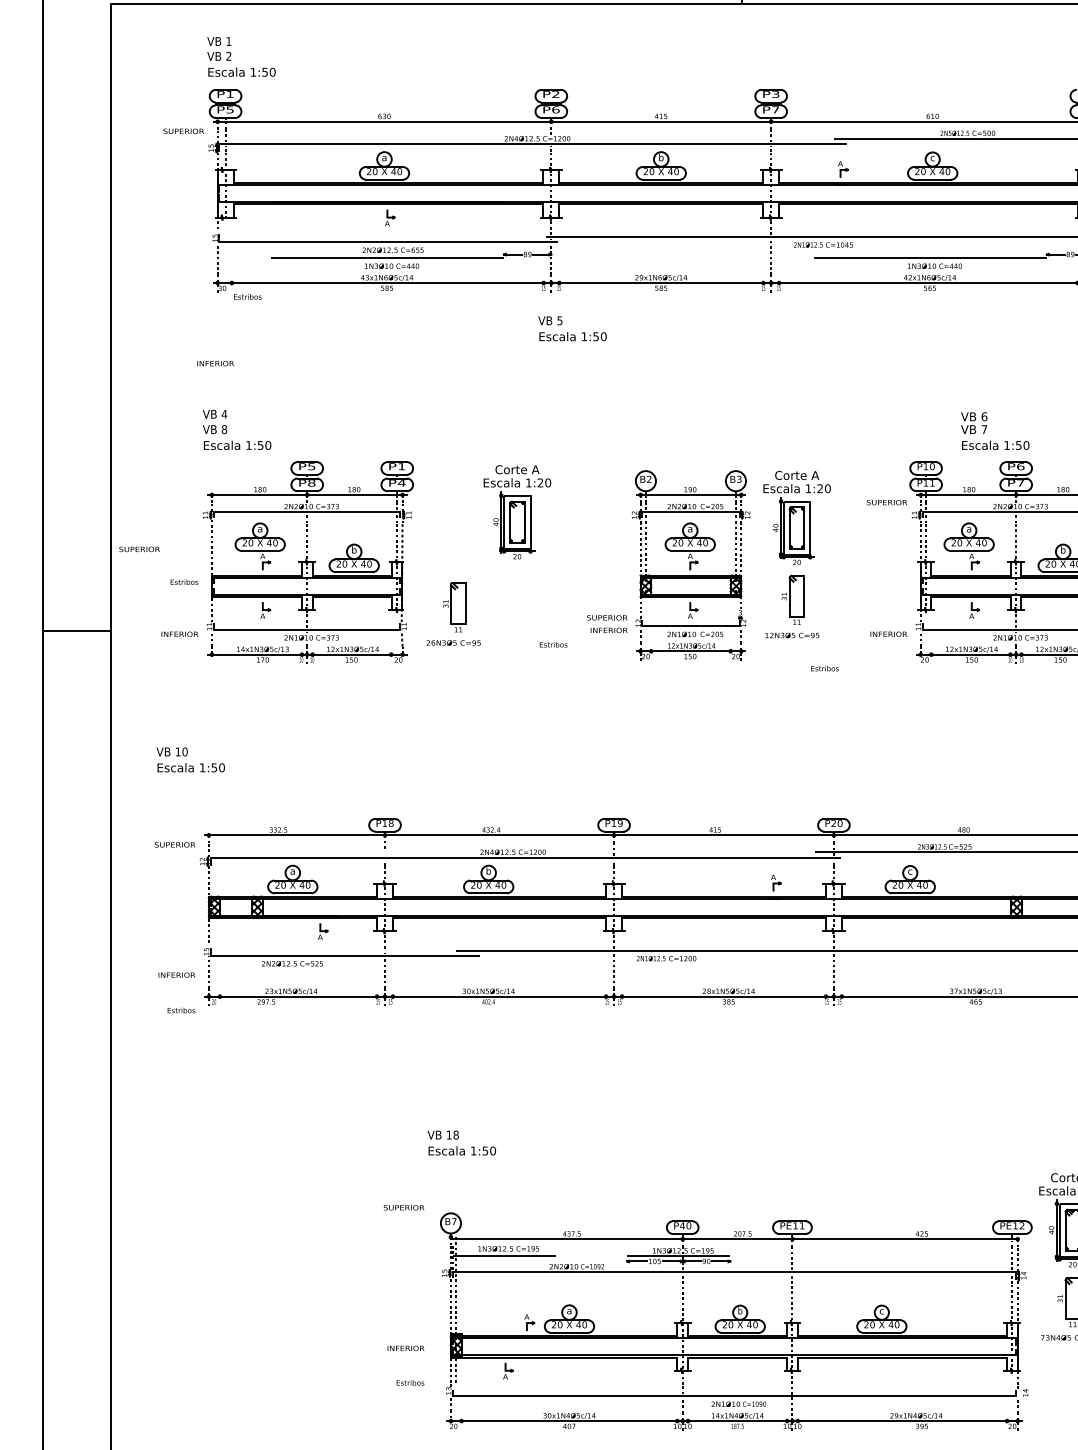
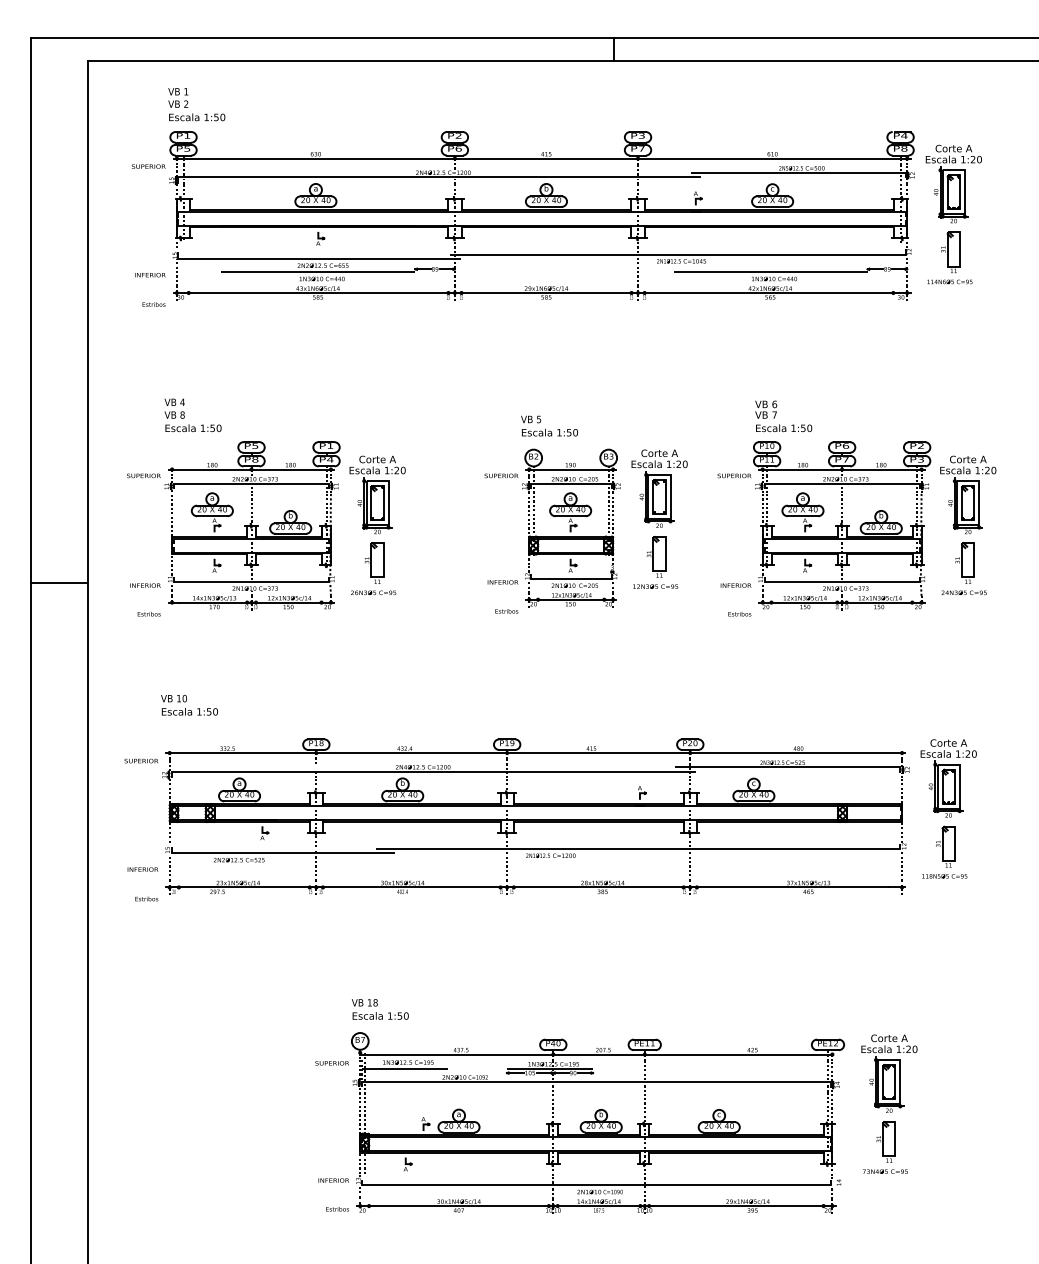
text: (247, 296) -> (153, 304), moved
text: (572, 328) -> (549, 425), moved
text: (215, 364) -> (150, 275), moved
text: (995, 431) -> (783, 416), moved
part: (517, 511) -> (377, 494), moved
text: (139, 548) -> (143, 475), moved
text: (183, 582) -> (148, 614), moved
text: (607, 617) -> (501, 475), moved
text: (553, 644) -> (506, 611), moved
text: (824, 668) -> (739, 614), moved
text: (190, 760) -> (189, 705), moved
part: (735, 1320) -> (597, 1122), moved

